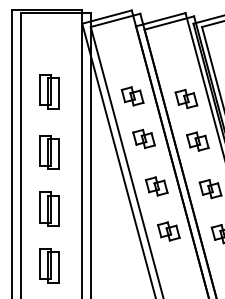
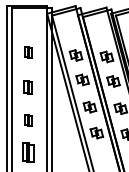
part: (49, 91) -> (28, 52), size x0.6
part: (49, 152) -> (28, 87), size x0.7
part: (49, 209) -> (28, 120), size x0.6

